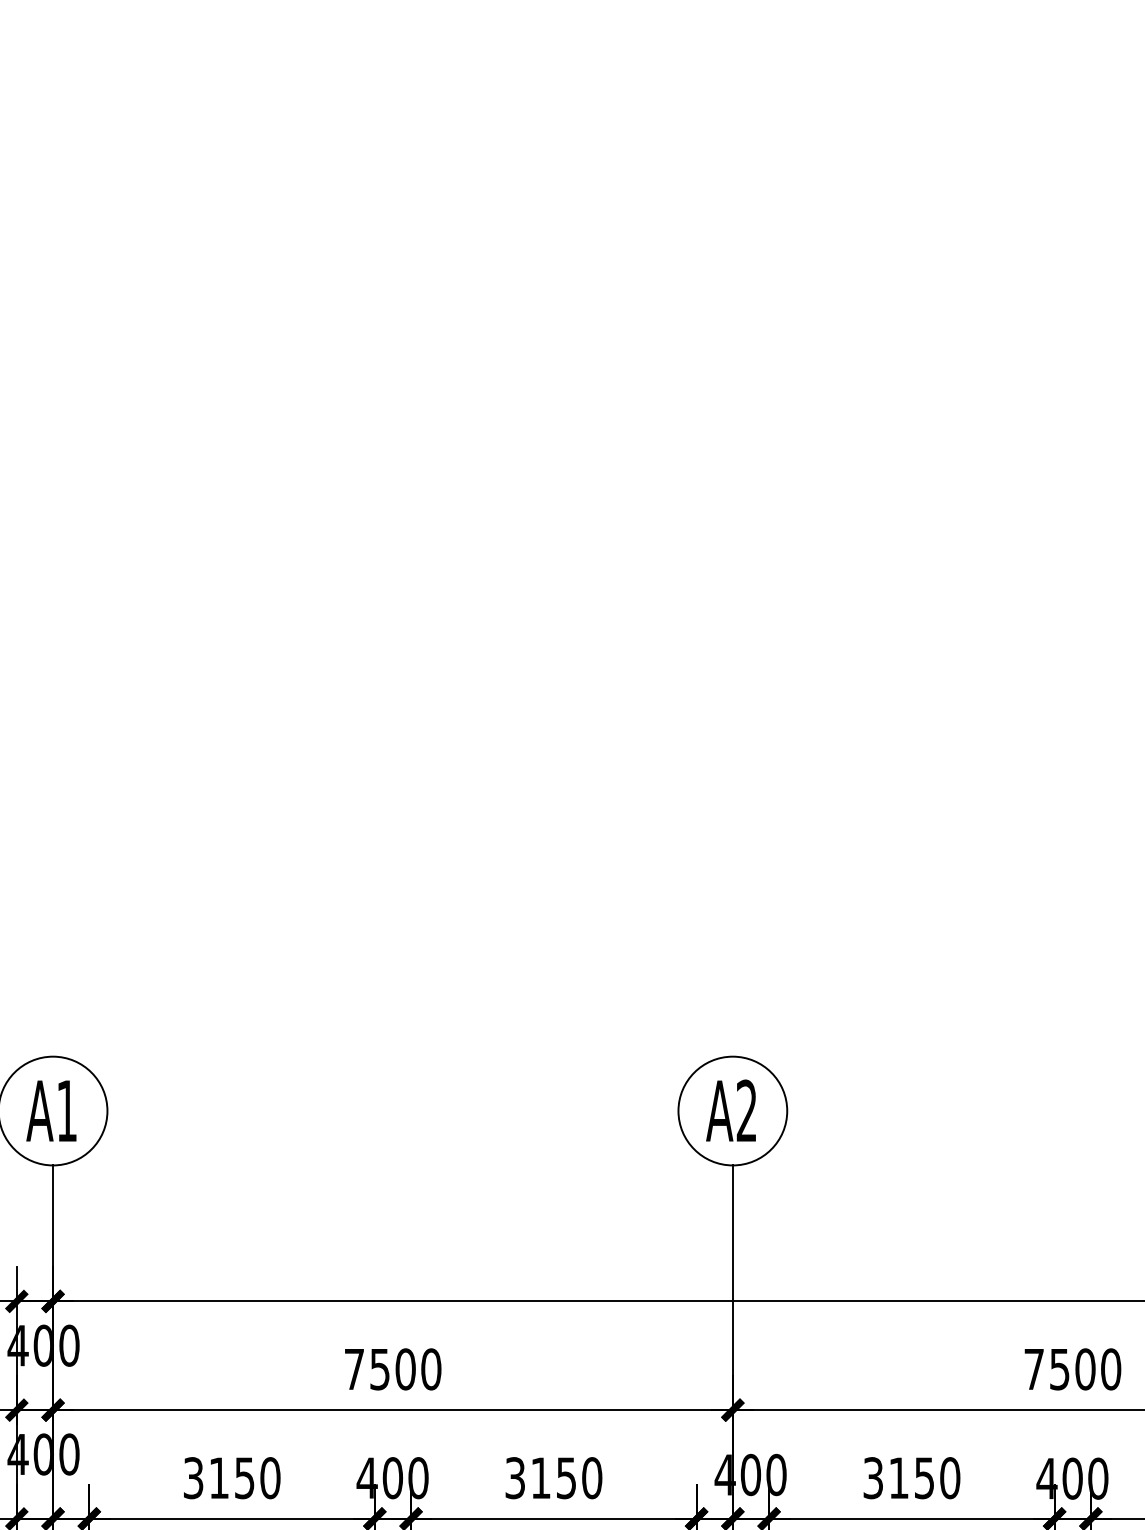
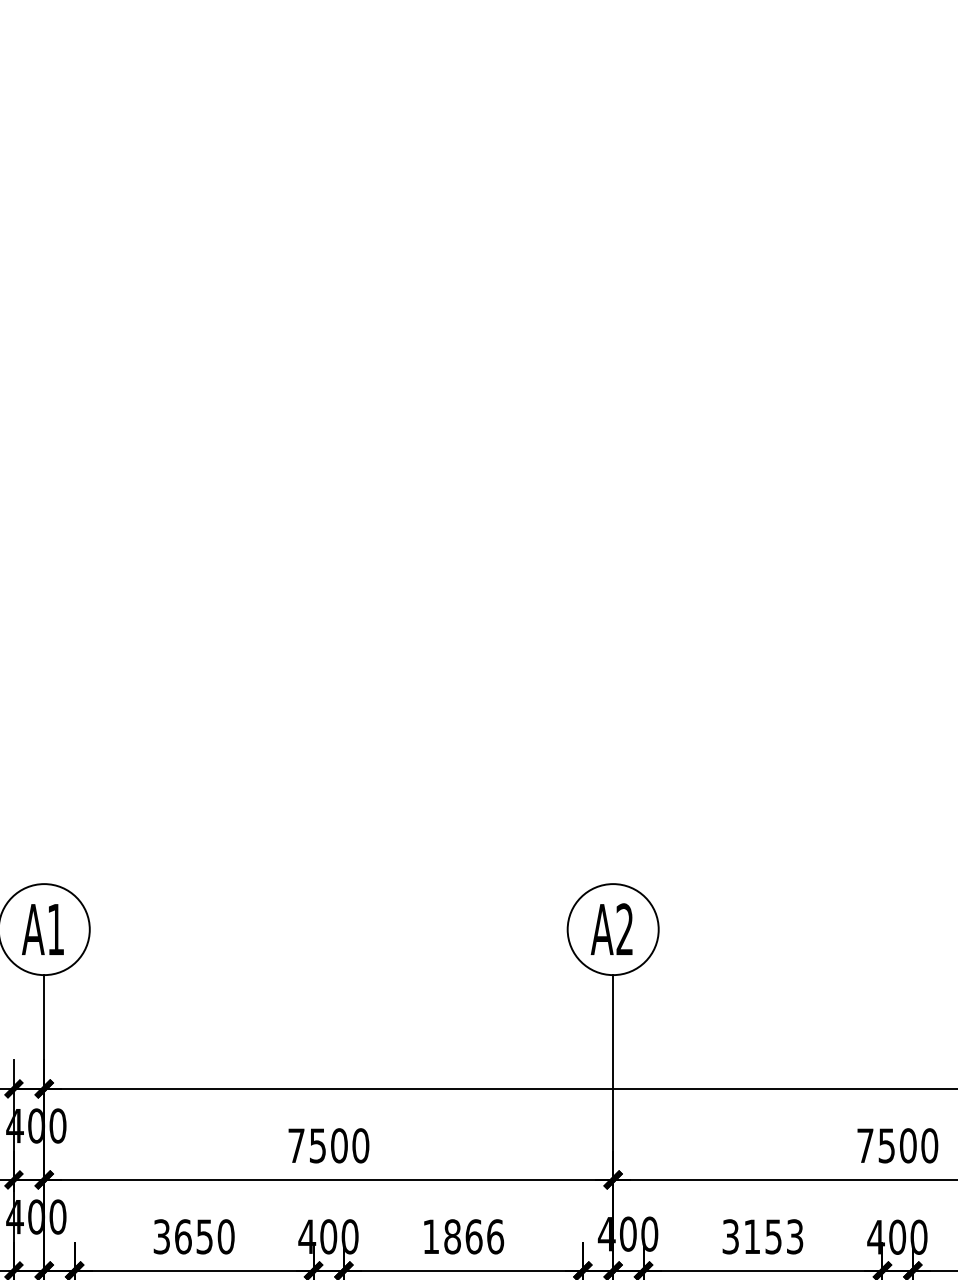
text: (219, 1477) -> (183, 1236), 3150 -> 3650
text: (553, 1477) -> (463, 1236), 3150 -> 1866
text: (949, 1477) -> (794, 1236), 3150 -> 3153

